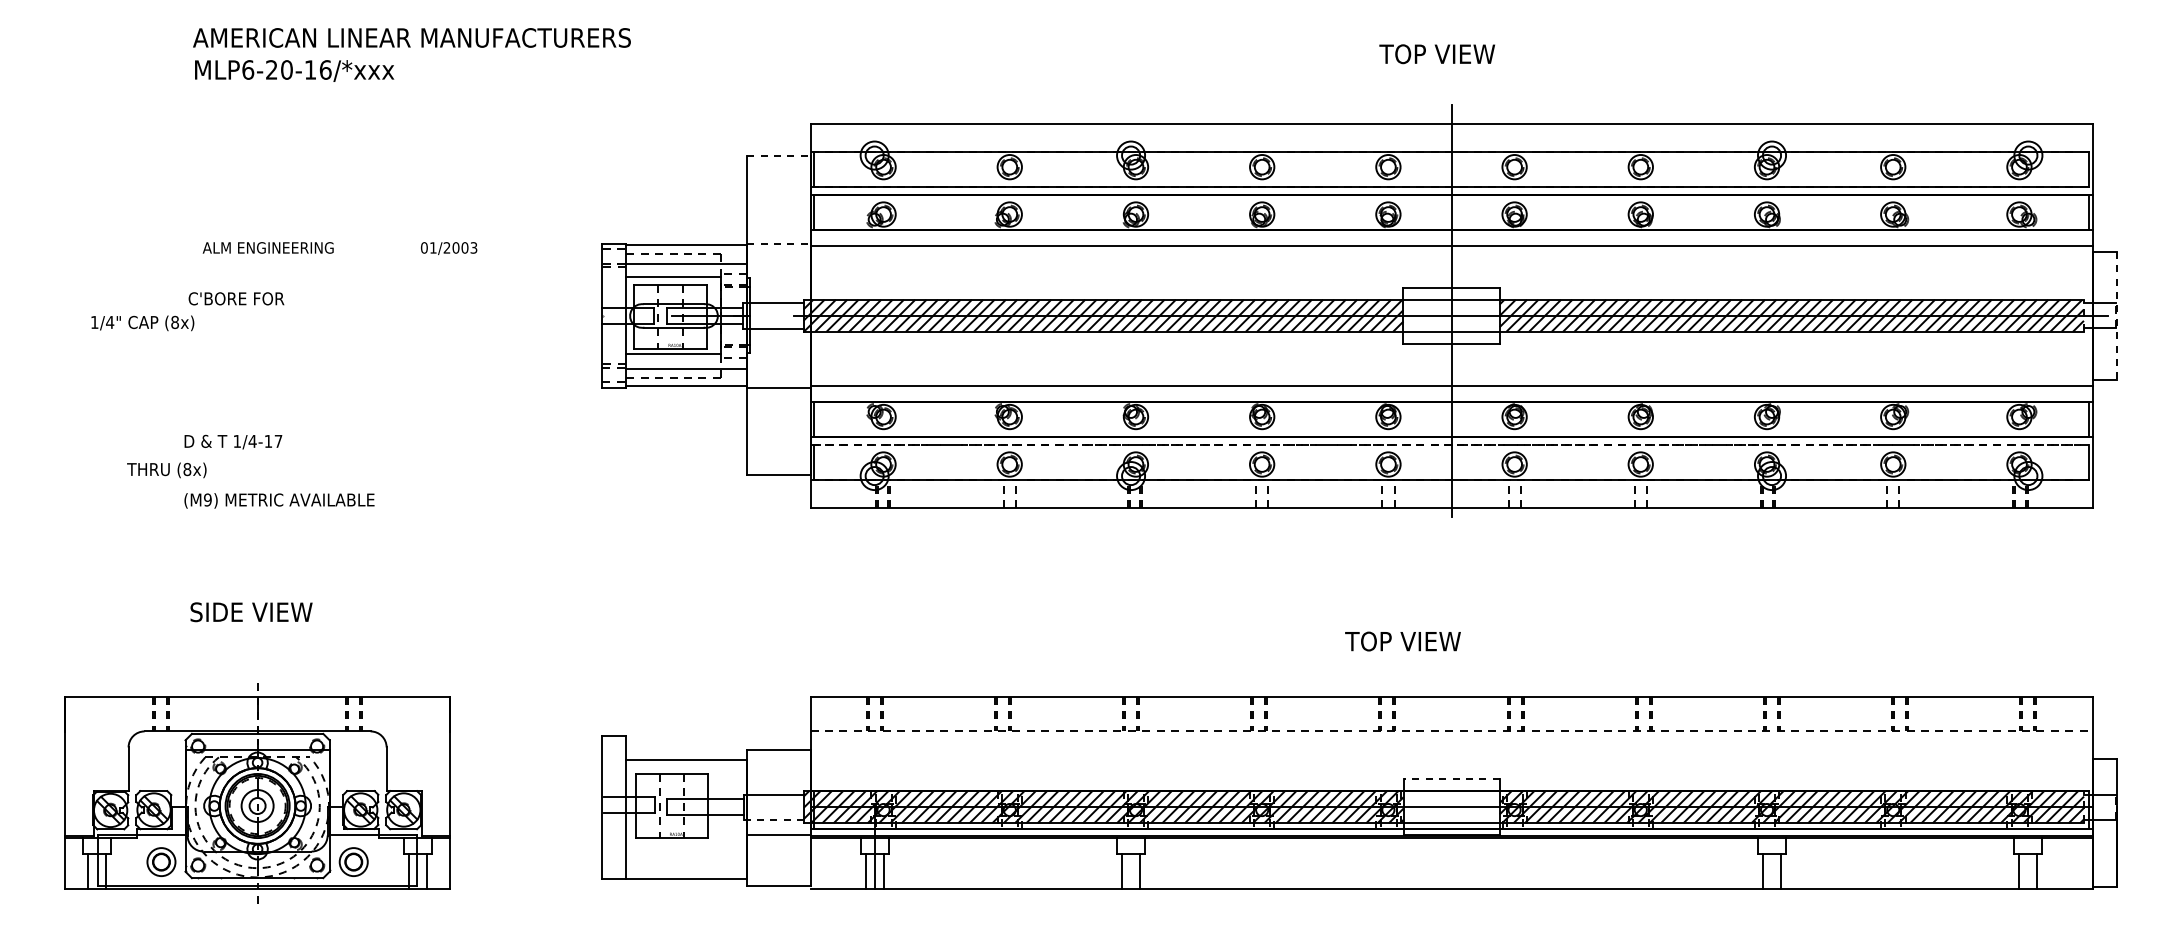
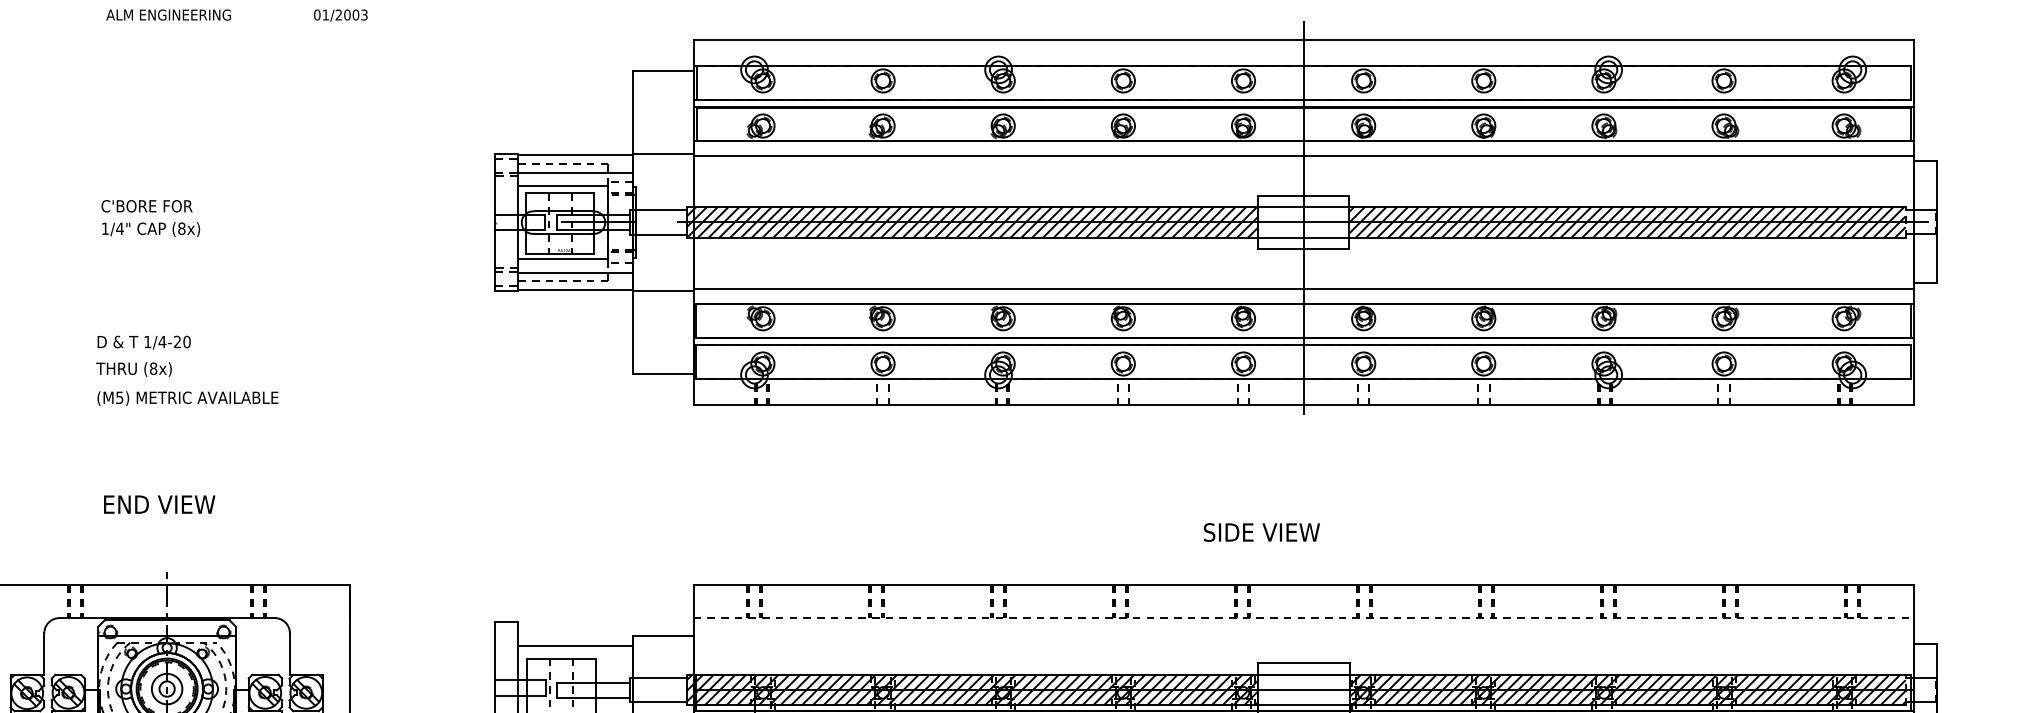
line: (778, 156) -> (662, 70), dashed -> solid
line: (778, 243) -> (662, 153), dashed -> solid
text: (339, 248) -> (236, 15), moved
line: (2116, 316) -> (1936, 223), dashed -> solid
text: (142, 323) -> (150, 229), moved
text: (273, 440) -> (182, 341), 1/4-17 -> 1/4-20
line: (1451, 444) -> (1303, 344), dashed -> solid
text: (166, 470) -> (133, 369), moved
text: (207, 499) -> (119, 397), (M9) -> (M5)
text: (251, 612) -> (161, 504), SIDE VIEW -> END VIEW
text: (1406, 641) -> (1260, 532), TOP VIEW -> SIDE VIEW
line: (1451, 779) -> (1303, 663), dashed -> solid
line: (774, 819) -> (659, 701), dashed -> solid

